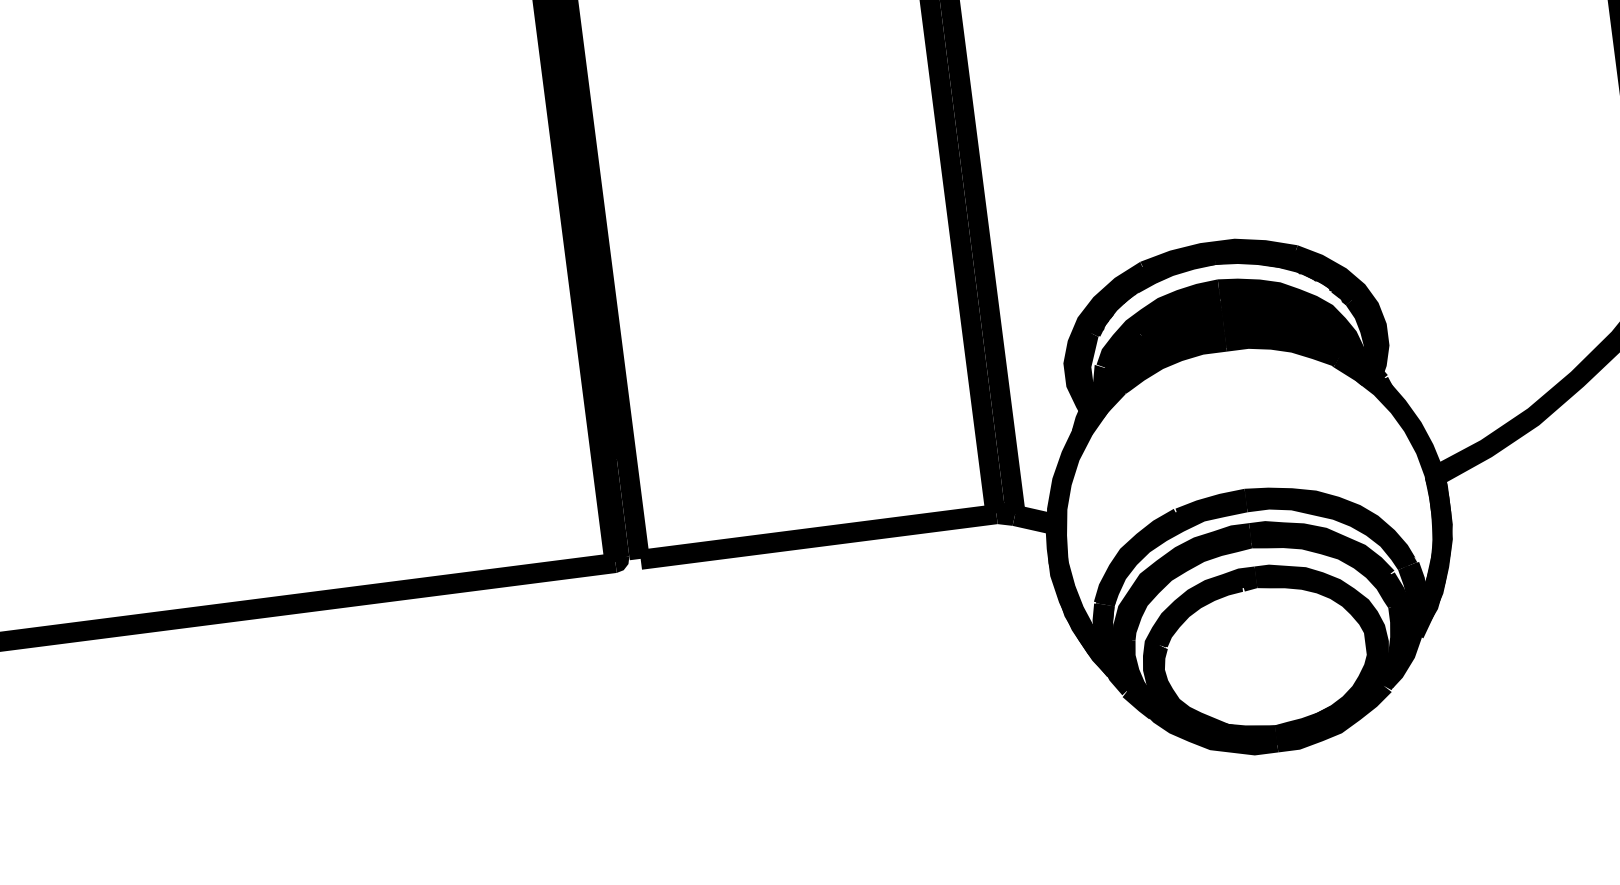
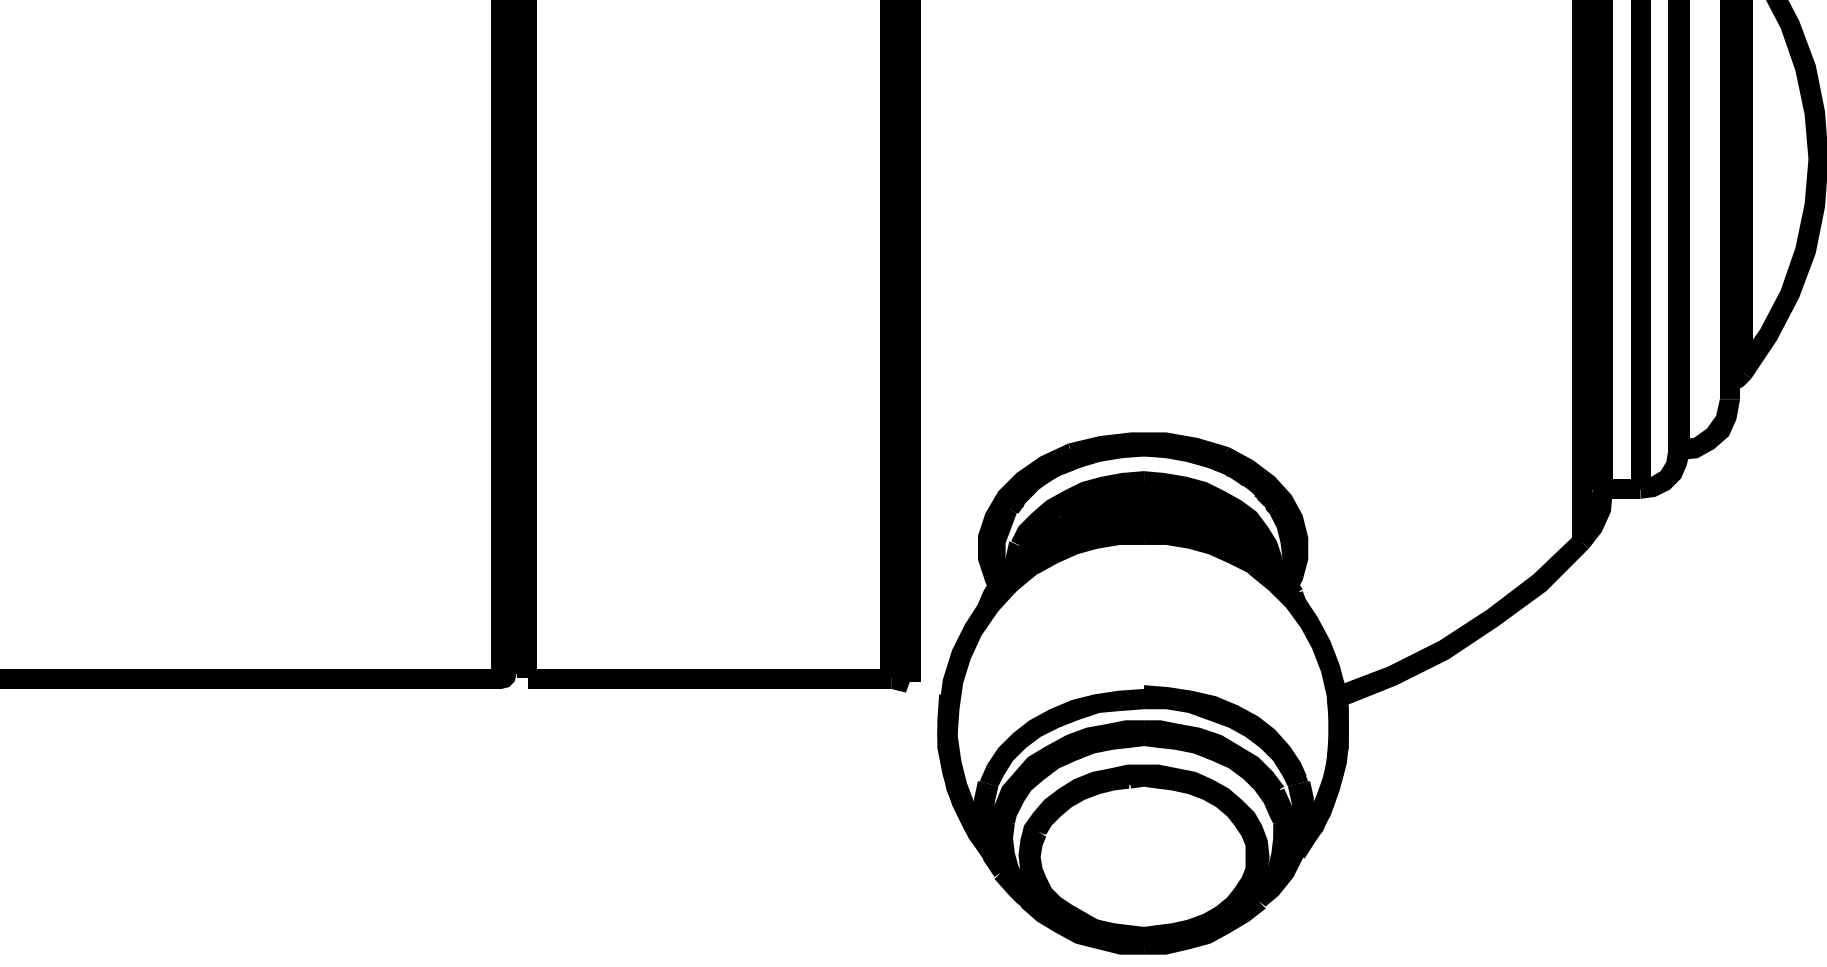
fill: (1035, 519) -> (929, 689), removed
fill: (1169, 548) -> (1060, 735), removed

